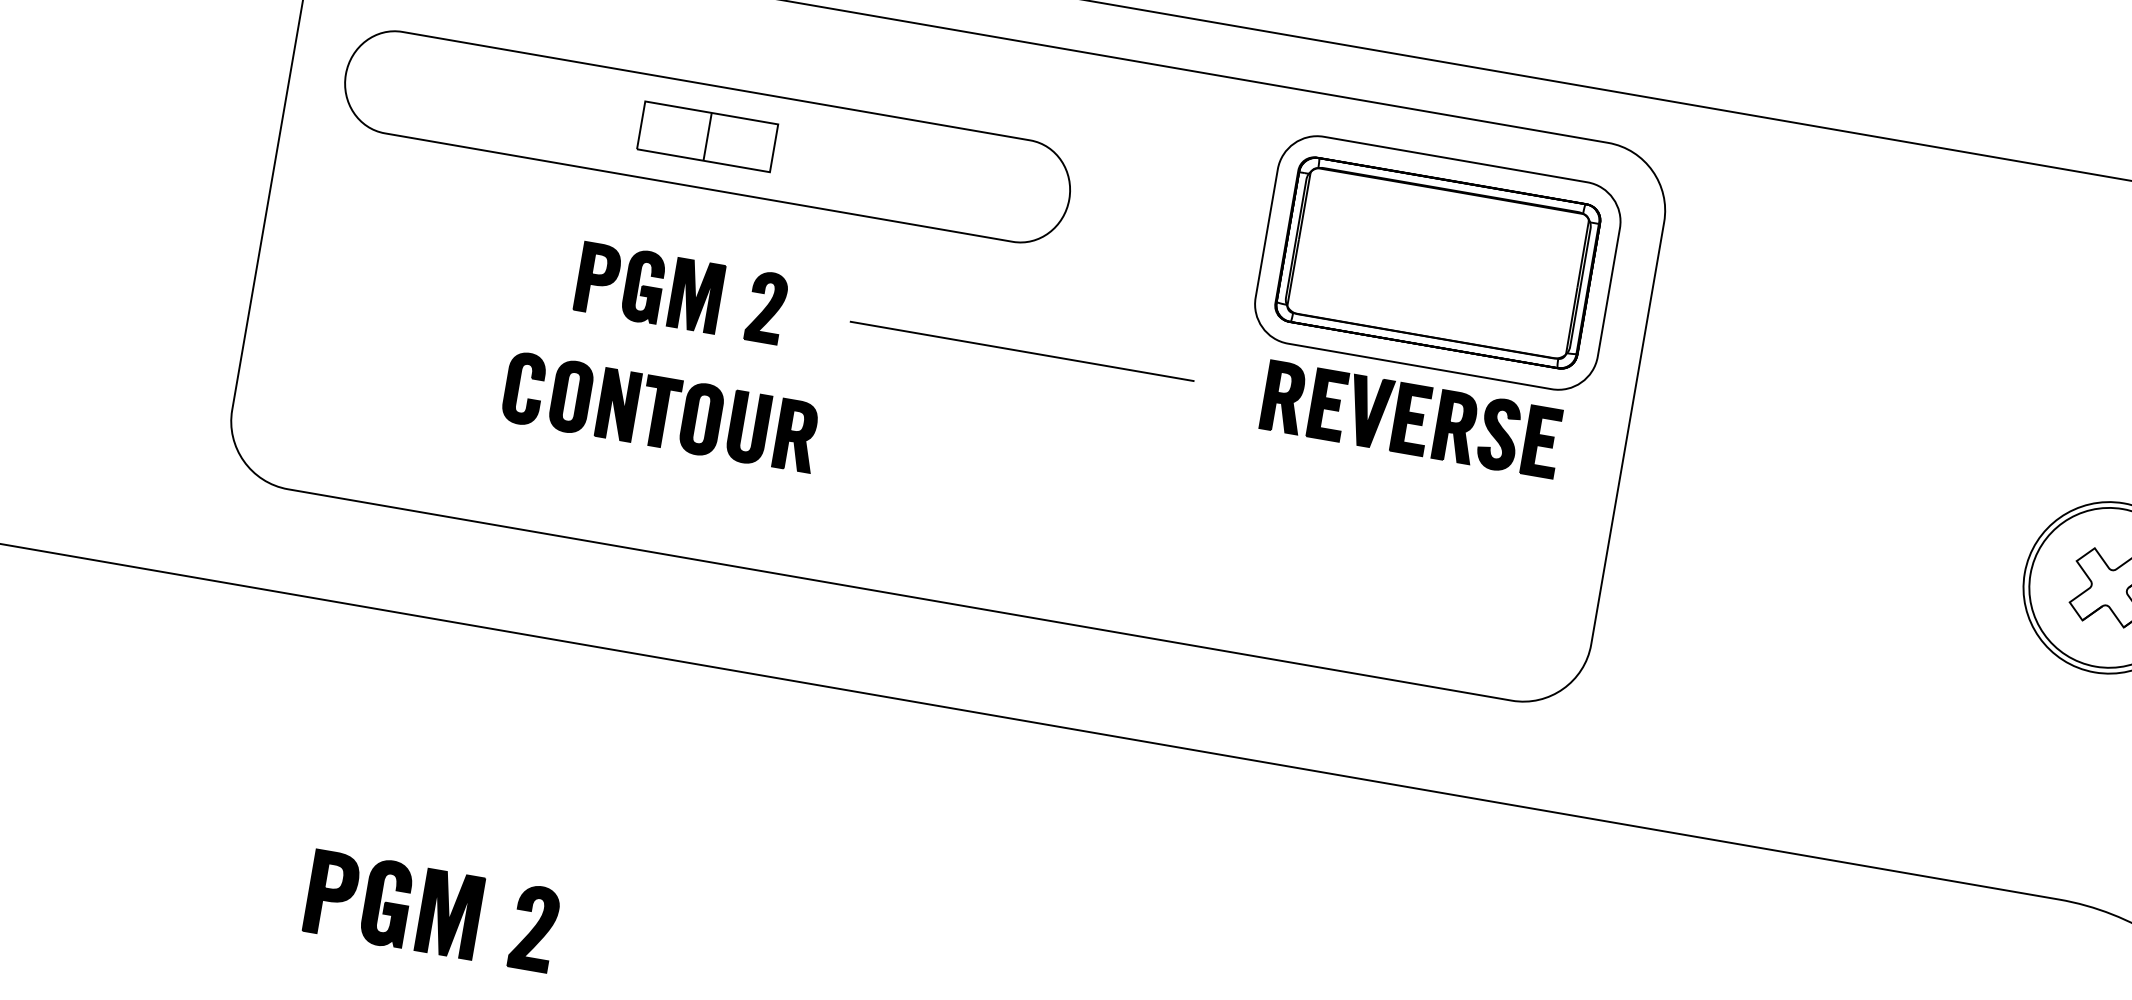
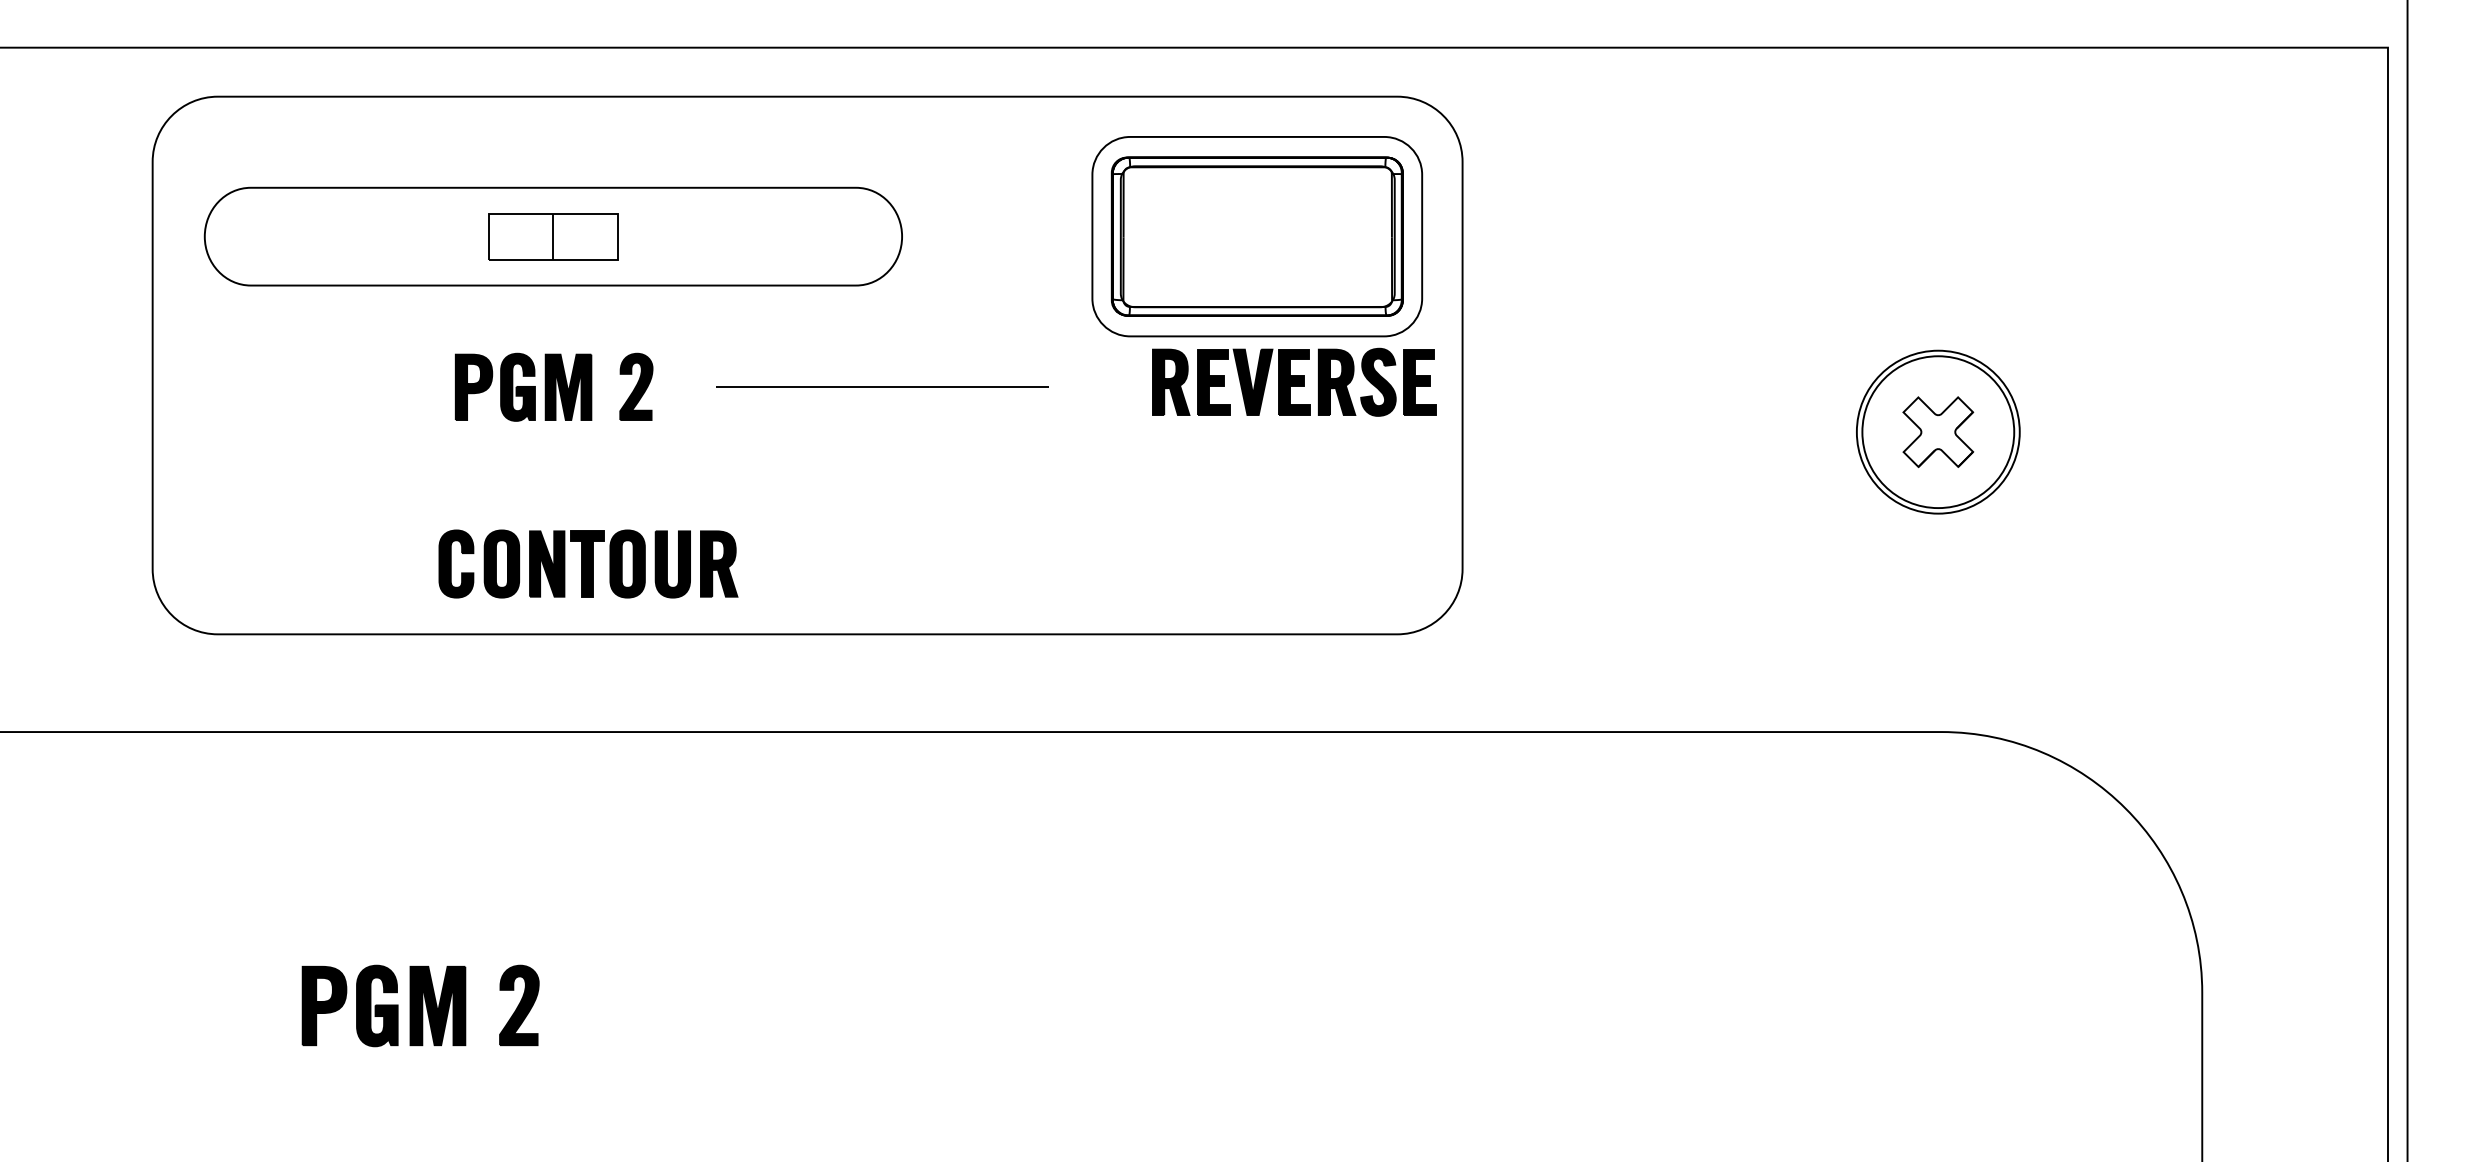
part: (661, 411) -> (588, 563), moved
part: (1412, 418) -> (1294, 381), moved

